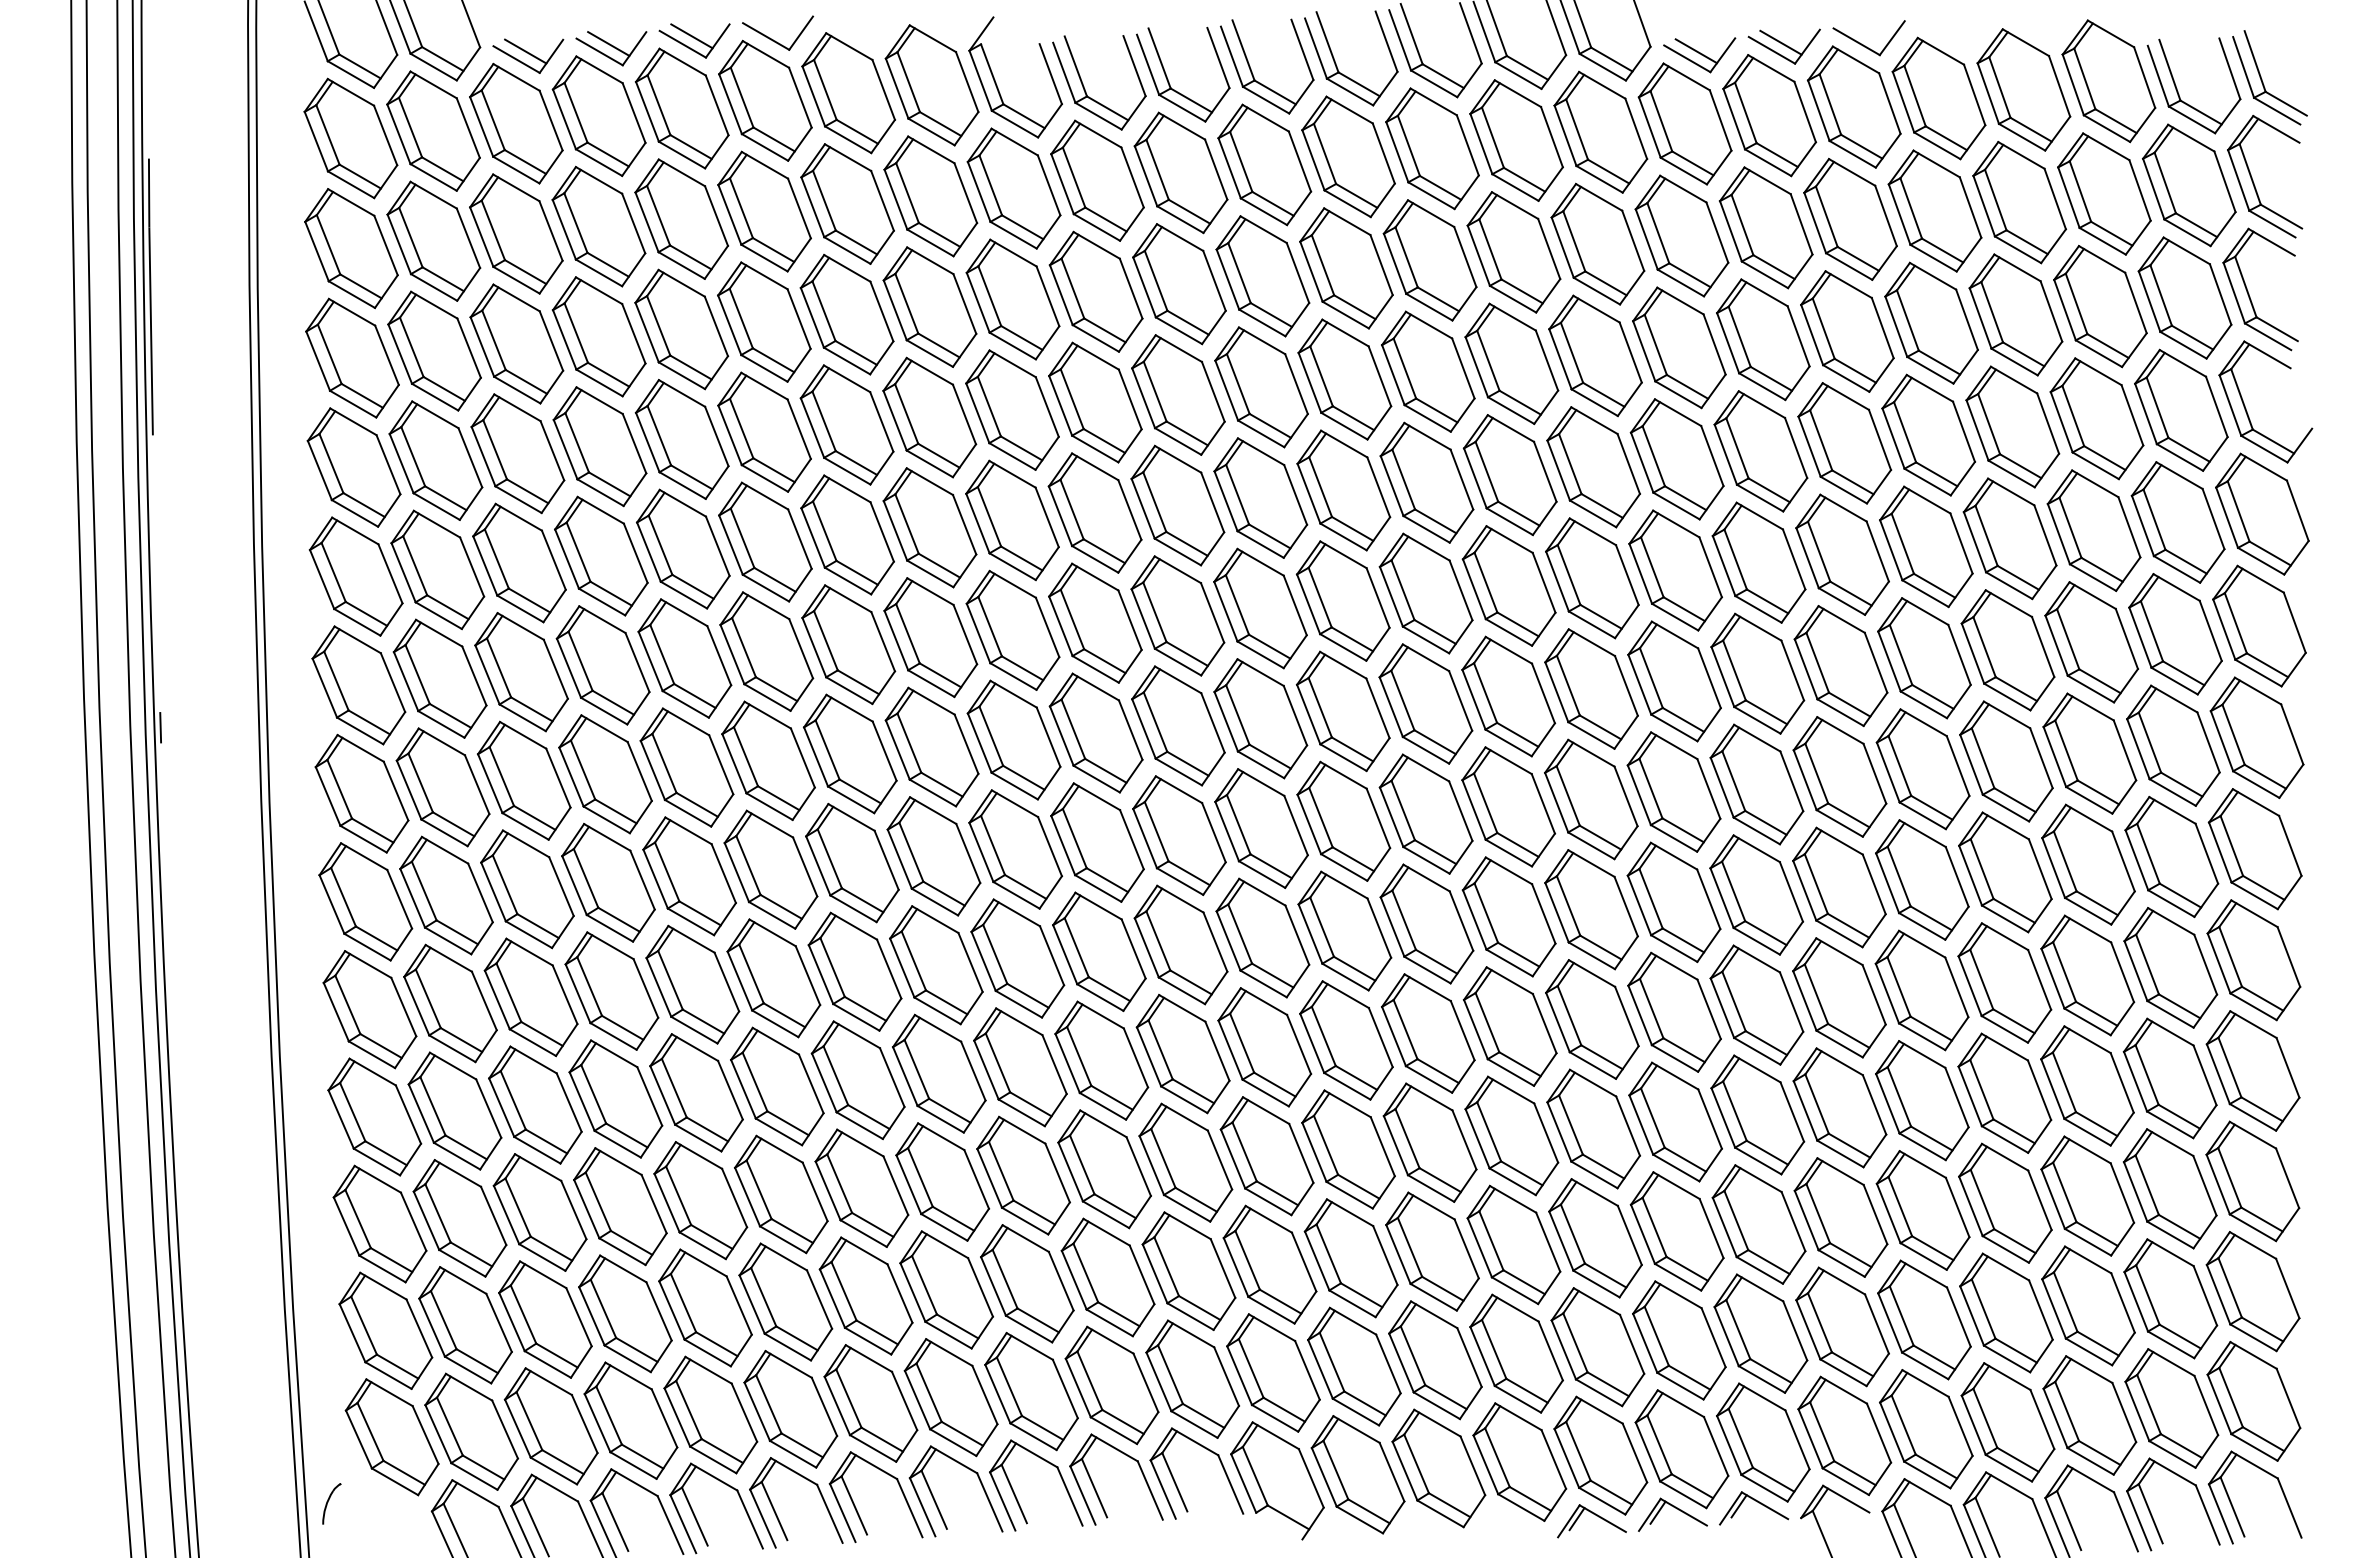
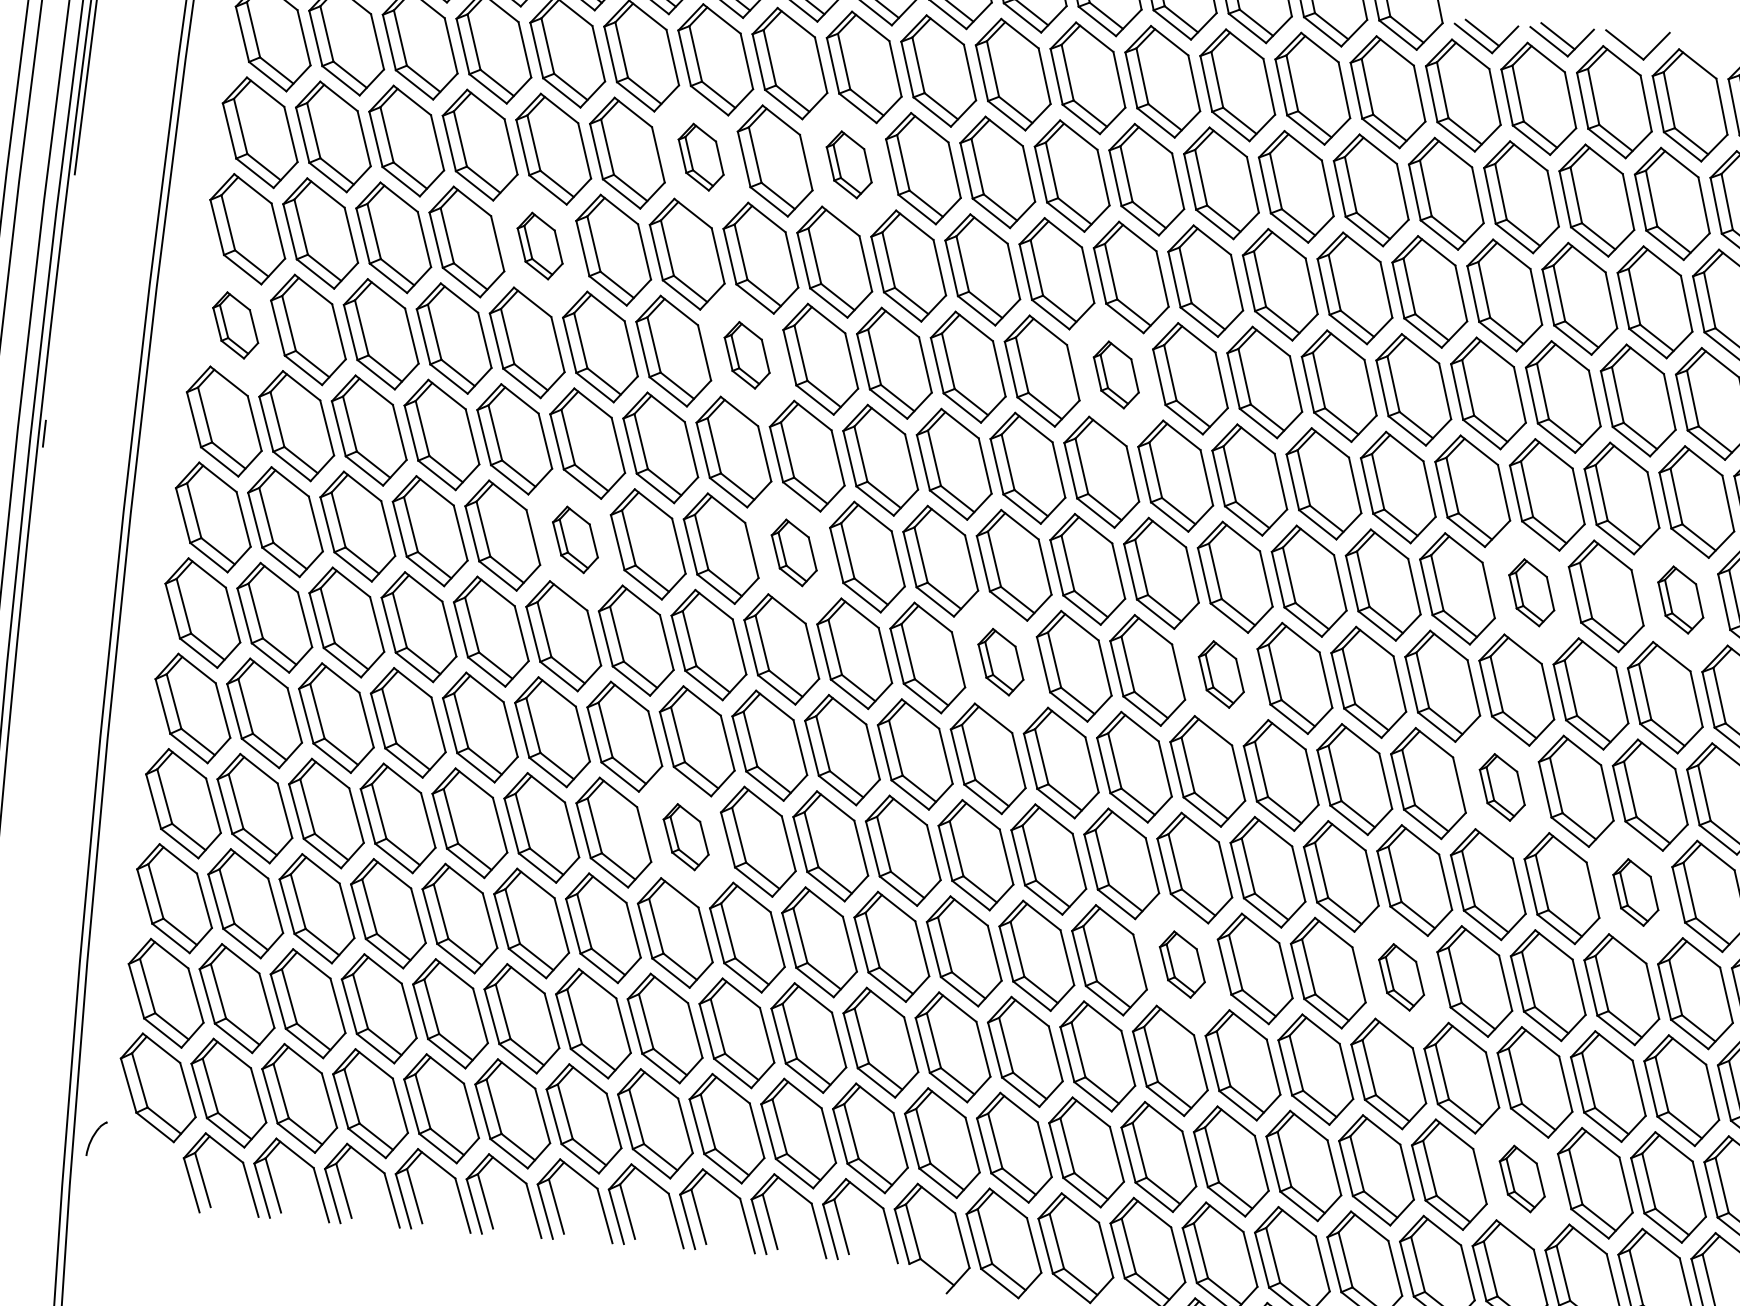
part: (1012, 299) -> (848, 164), size x0.6
part: (846, 314) -> (700, 156), size x0.6
part: (681, 439) -> (539, 246), size x0.6
part: (1343, 490) -> (1116, 374), size x0.6
part: (929, 527) -> (746, 354), size x0.6
part: (355, 576) -> (235, 325), size x0.6
part: (2007, 650) -> (1680, 600), size x0.6
part: (1840, 666) -> (1531, 592), size x0.6
part: (1013, 739) -> (793, 552), size x0.6
part: (768, 760) -> (575, 539), size x0.6
part: (1508, 806) -> (1221, 674), size x0.6
part: (1261, 828) -> (1000, 662), size x0.6
part: (1839, 887) -> (1502, 787), size x0.6
part: (2004, 982) -> (1635, 892), size x0.6
part: (939, 1073) -> (686, 837), size x0.6
part: (1757, 1114) -> (1401, 976), size x0.6
part: (1511, 1135) -> (1182, 964), size x0.6
part: (1924, 1319) -> (1522, 1178), size x0.6

